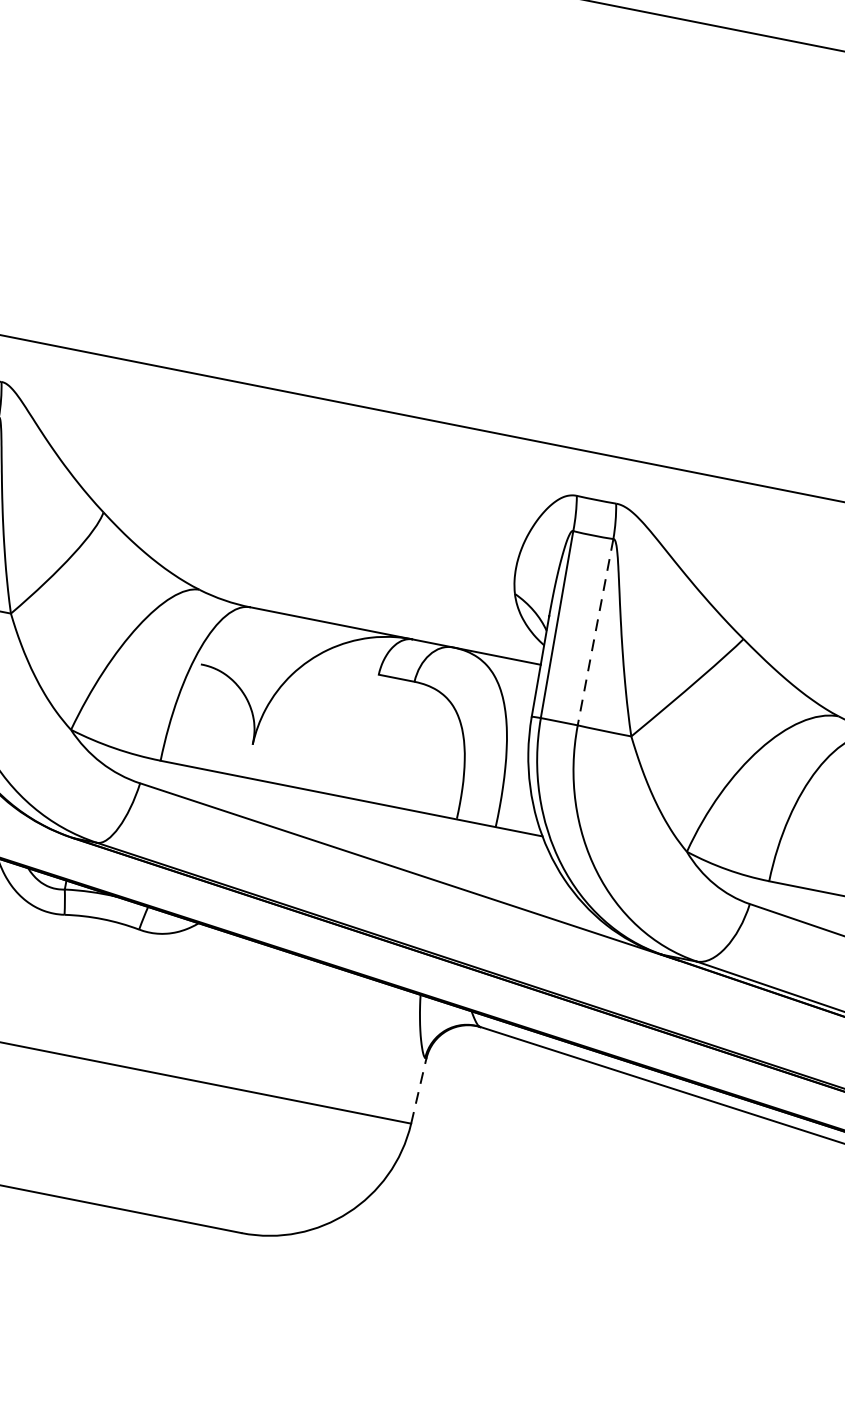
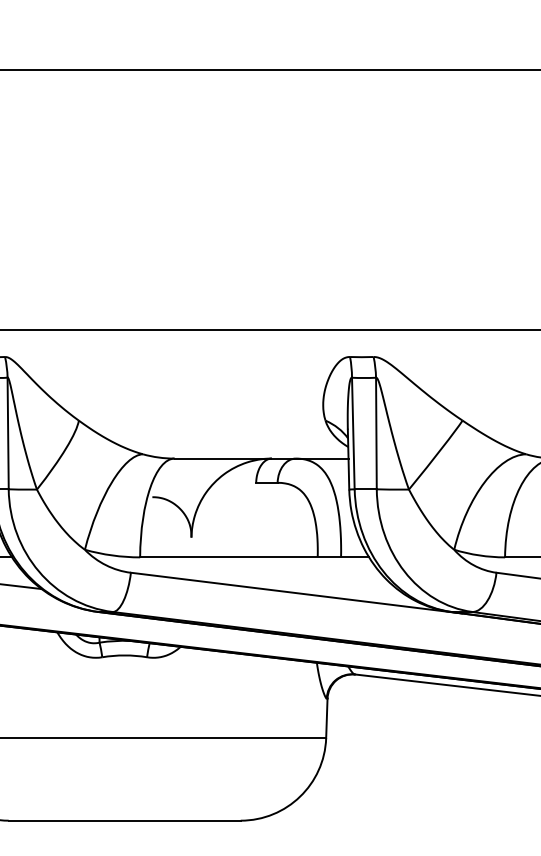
line: (595, 632) -> (376, 433), dashed -> solid
line: (418, 1090) -> (326, 718), dashed -> solid

